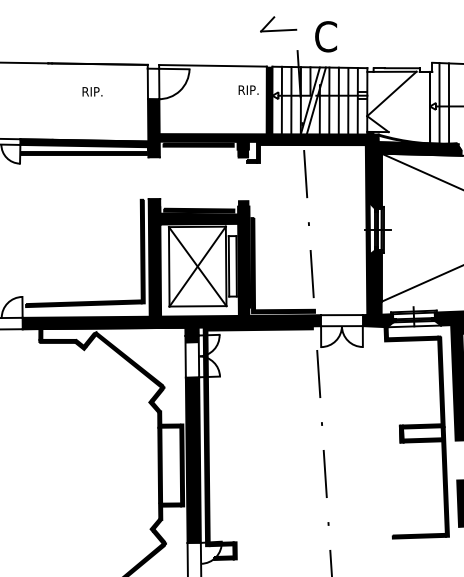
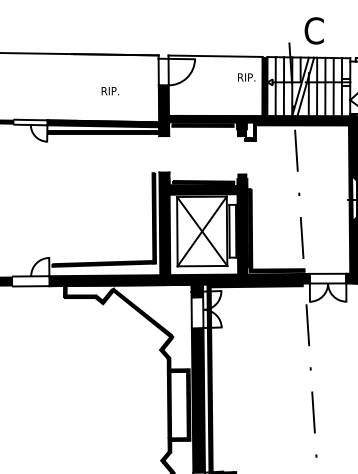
part: (278, 24) -> (272, 20), removed
text: (92, 91) -> (110, 90), moved

